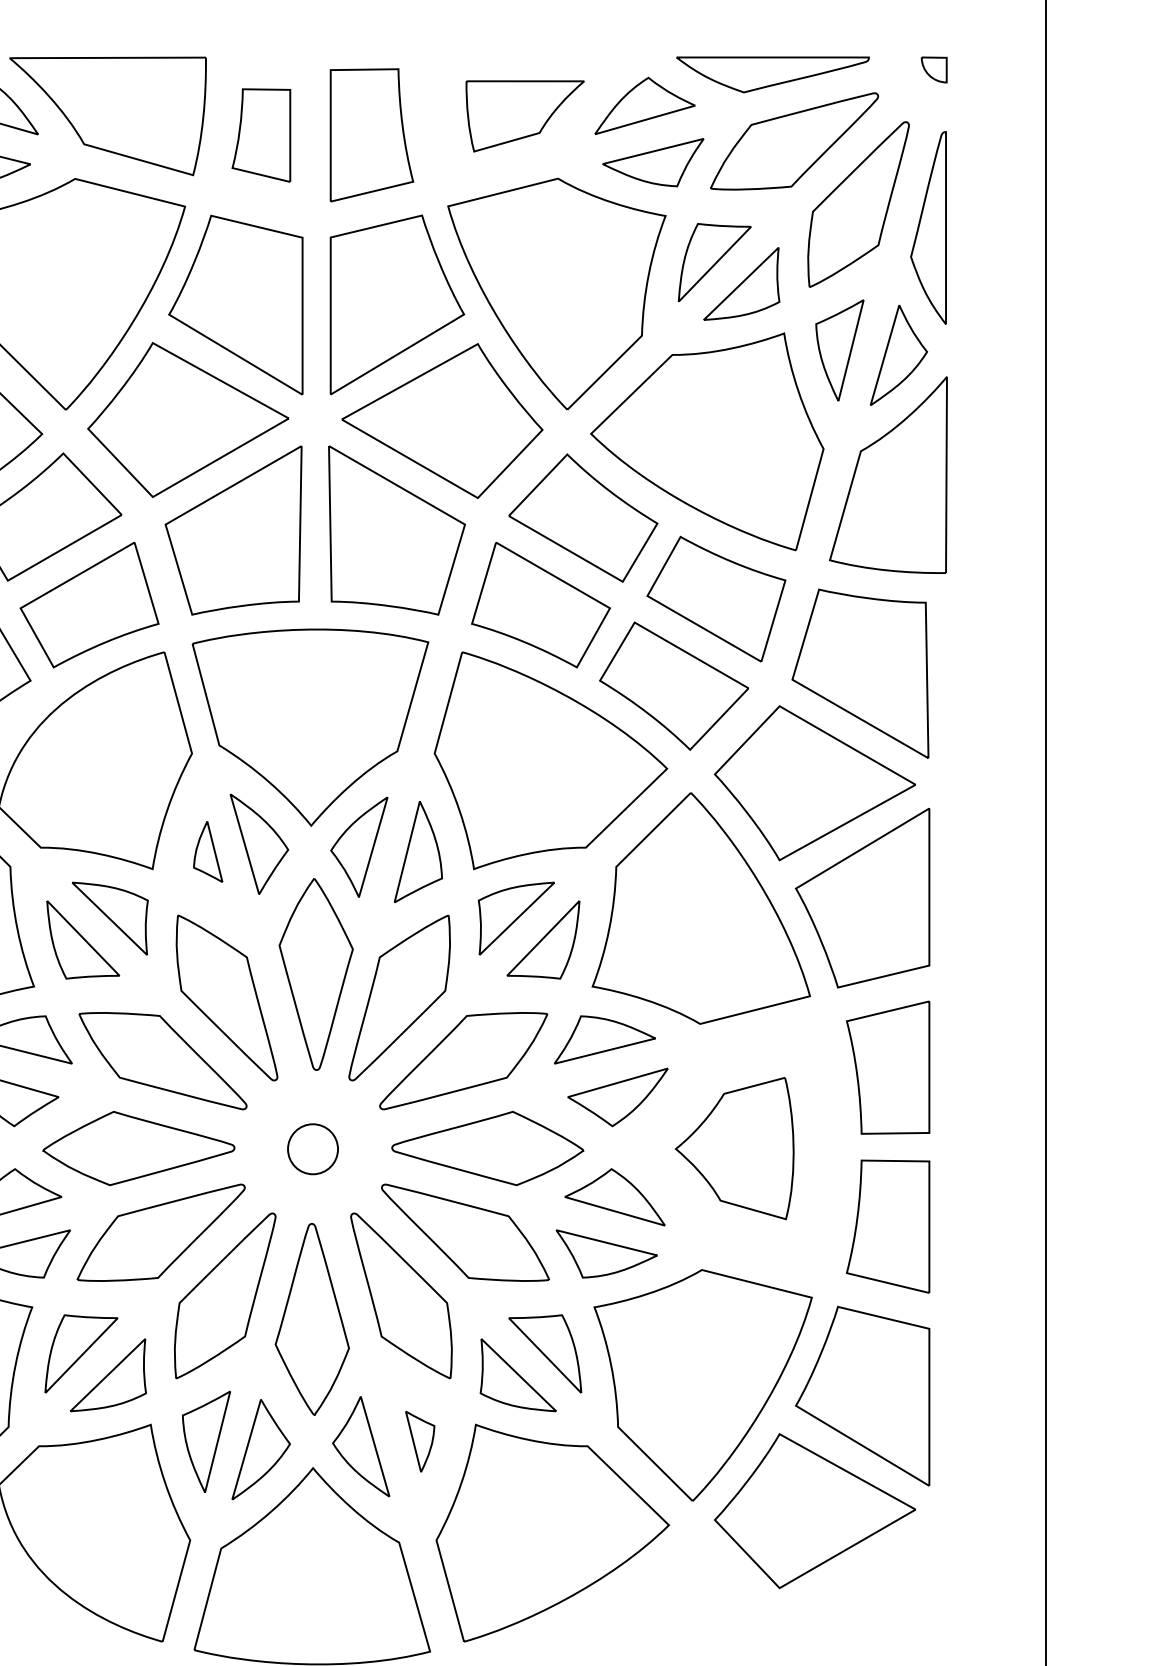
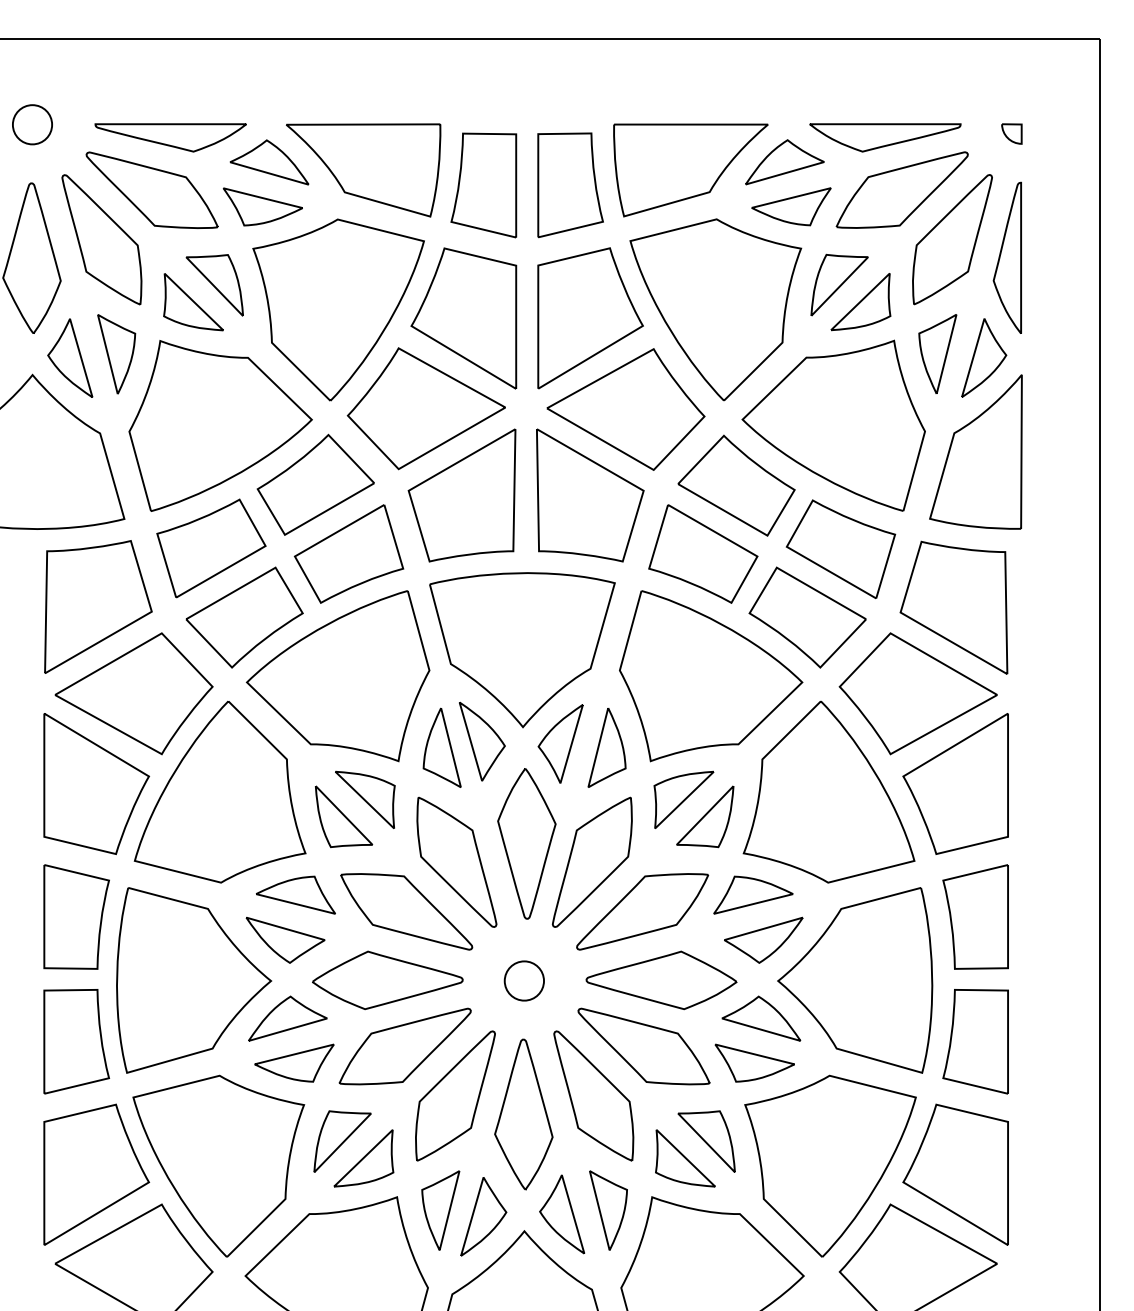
part: (524, 116) -> (690, 170), size x1.67
part: (260, 135) -> (483, 185), size x1.43
part: (207, 851) -> (441, 747), size x1.67
part: (734, 1148) -> (855, 980), size x1.67
part: (420, 1441) -> (608, 1210), size x1.67

